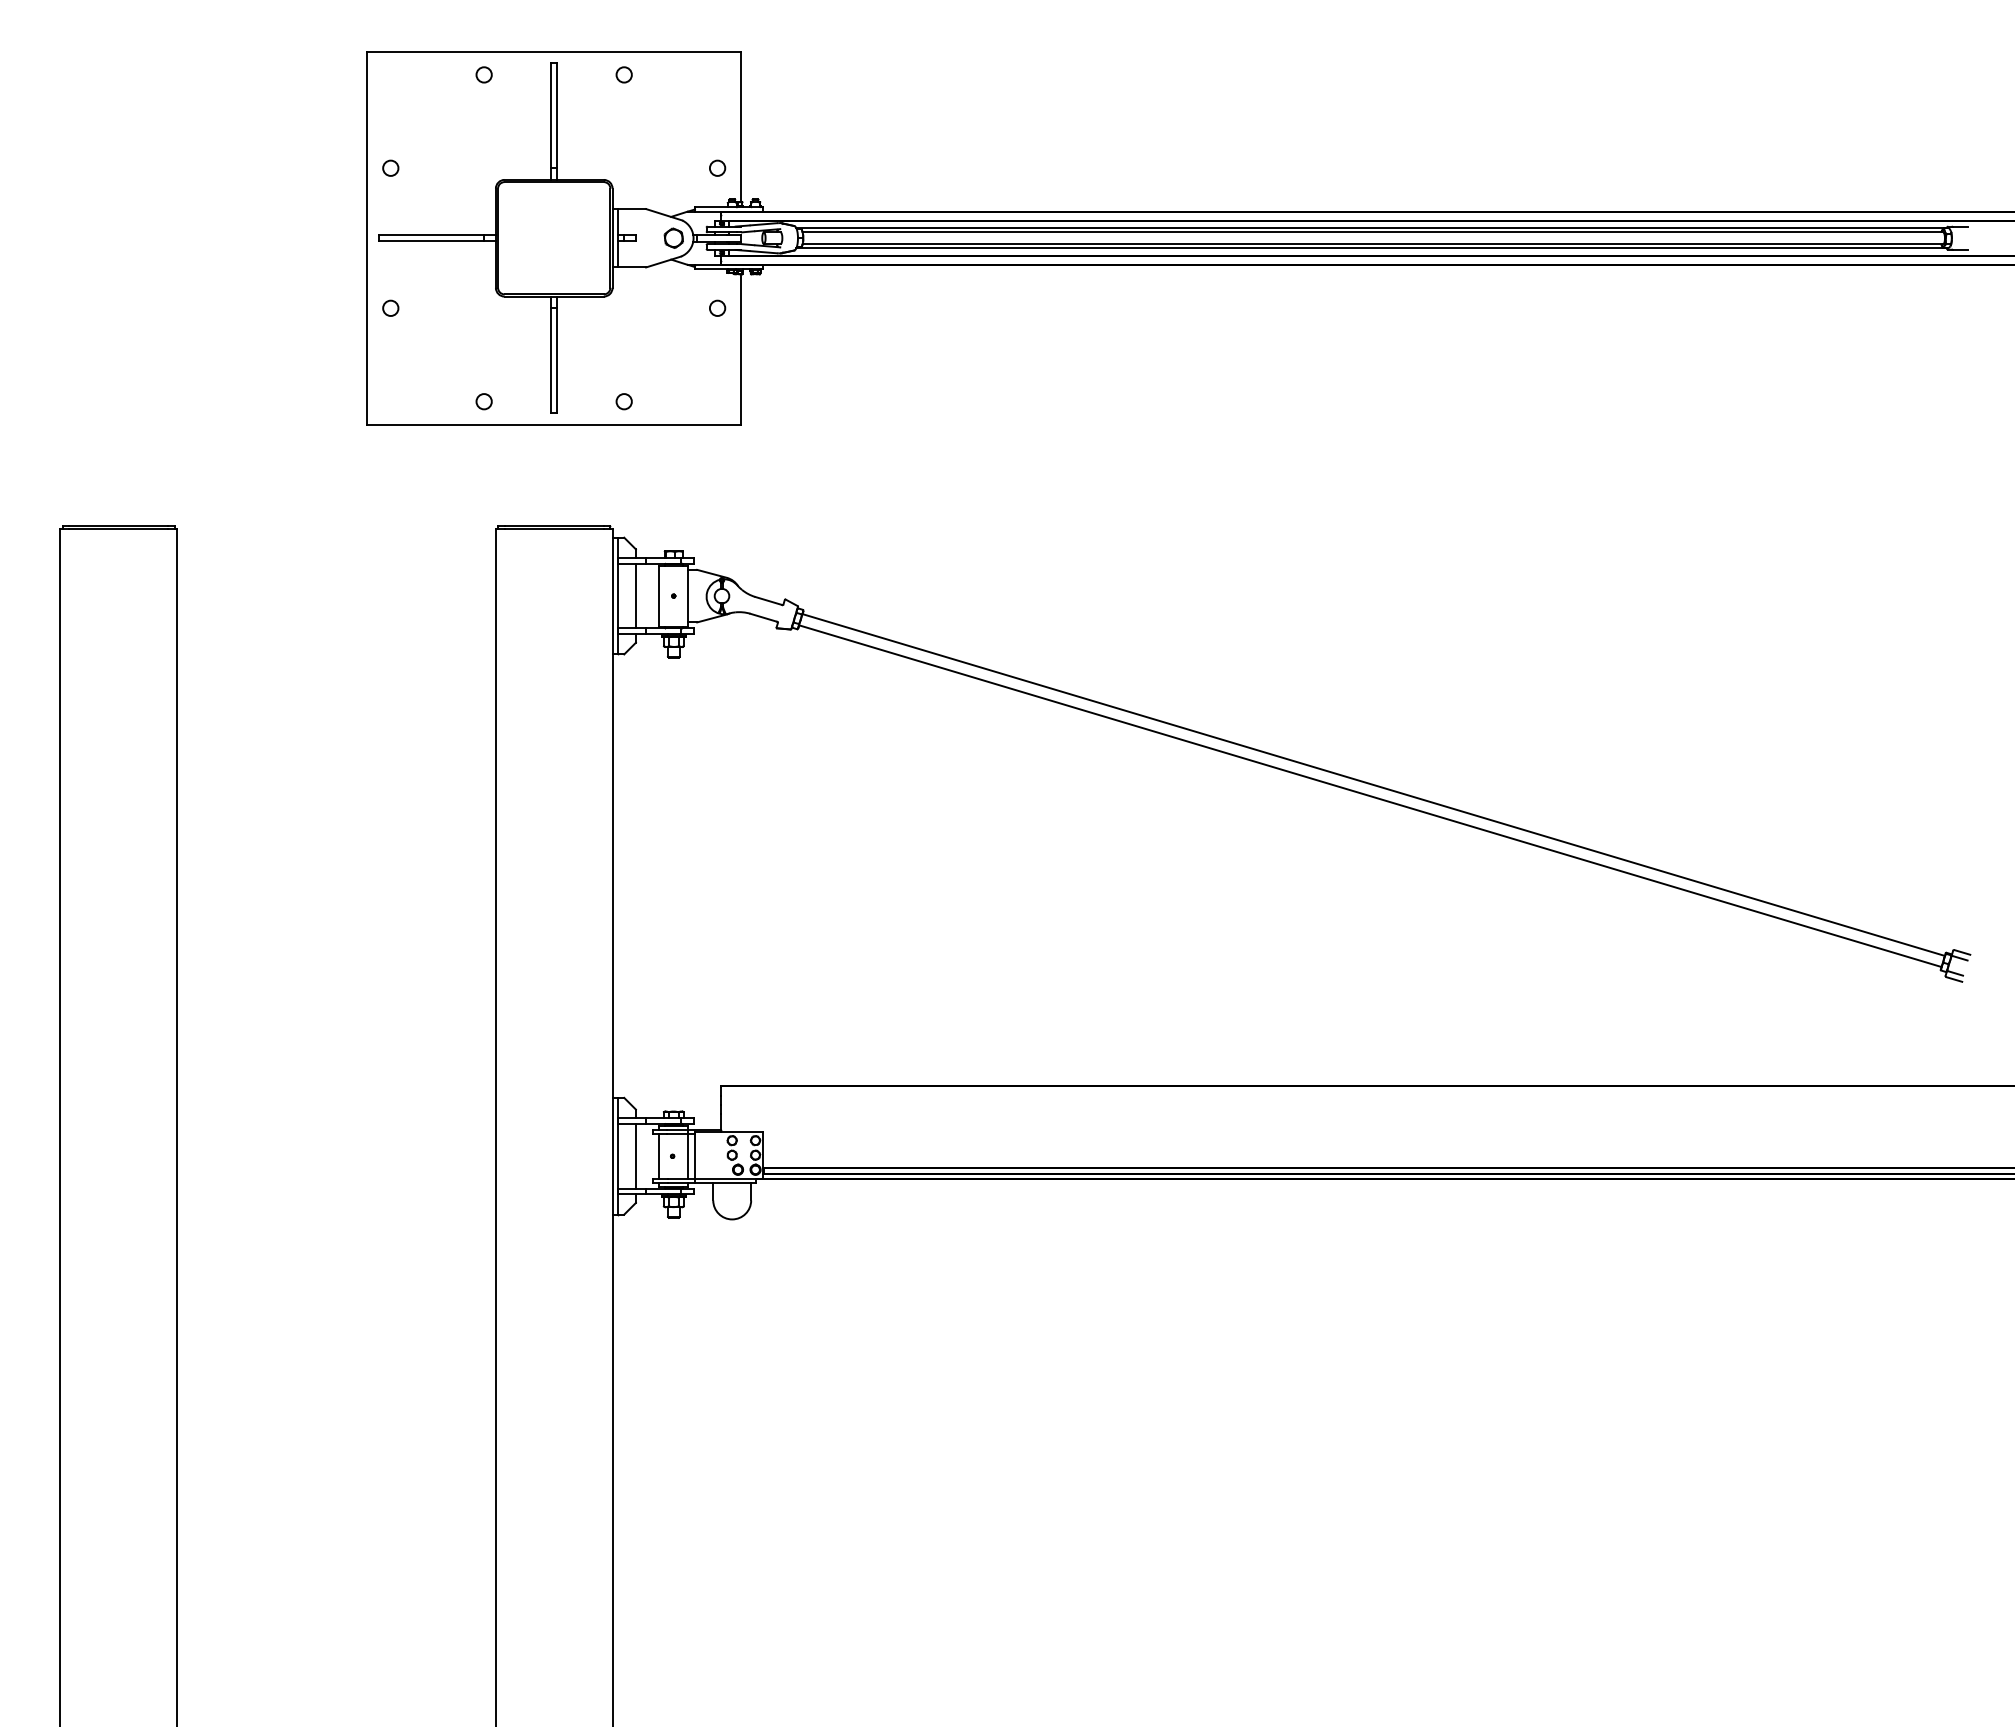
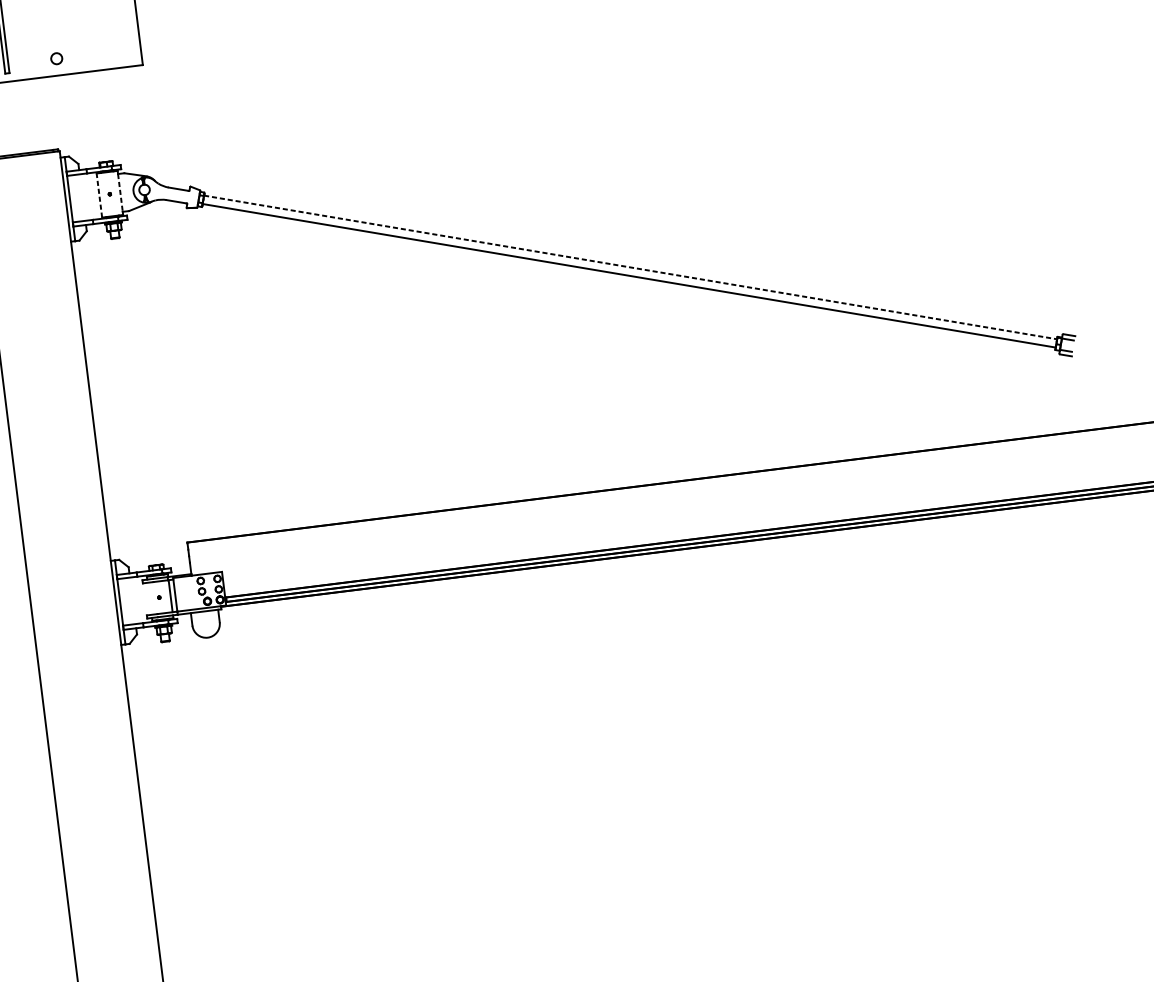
line: (635, 595) -> (82, 197), removed
line: (659, 596) -> (99, 195), solid -> dashed
line: (688, 596) -> (120, 193), solid -> dashed
line: (1374, 785) -> (631, 267), solid -> dashed
line: (635, 1155) -> (132, 600), removed
line: (659, 1156) -> (149, 598), removed

